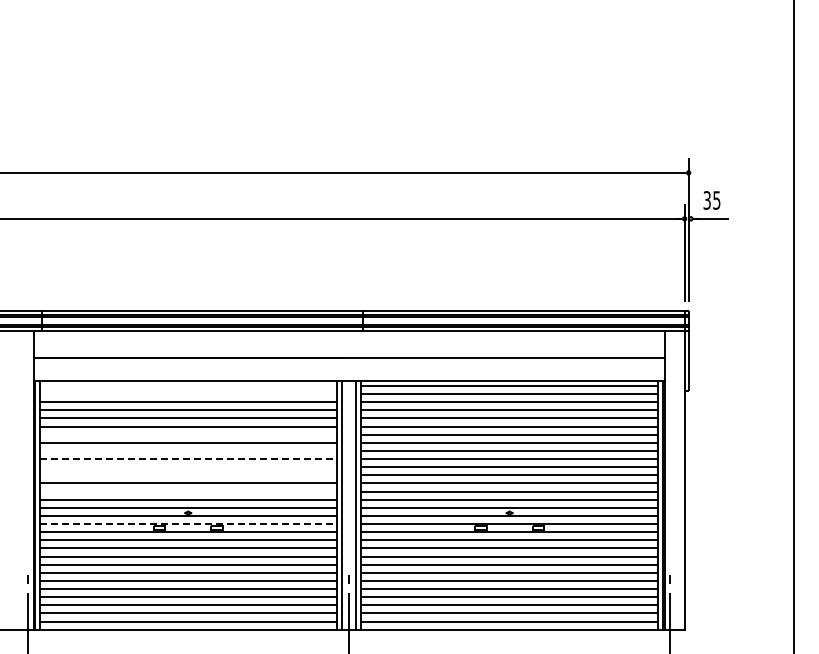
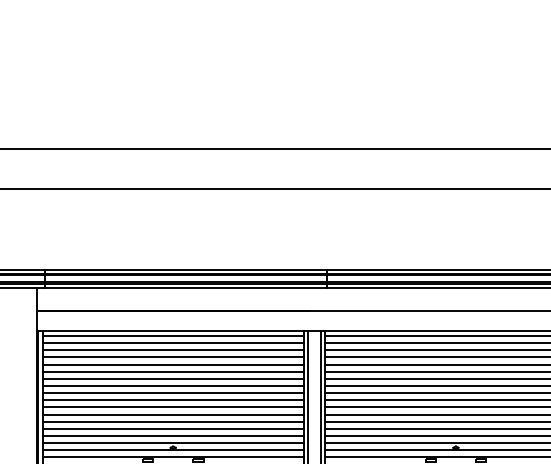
line: (187, 385) -> (172, 335), added
line: (187, 394) -> (172, 343), added
line: (187, 434) -> (172, 378), added
line: (187, 450) -> (172, 392), added
line: (188, 459) -> (173, 400), dashed -> solid
line: (187, 467) -> (172, 407), added
line: (187, 475) -> (172, 414), added
line: (187, 491) -> (172, 428), added
line: (188, 524) -> (173, 457), dashed -> solid

